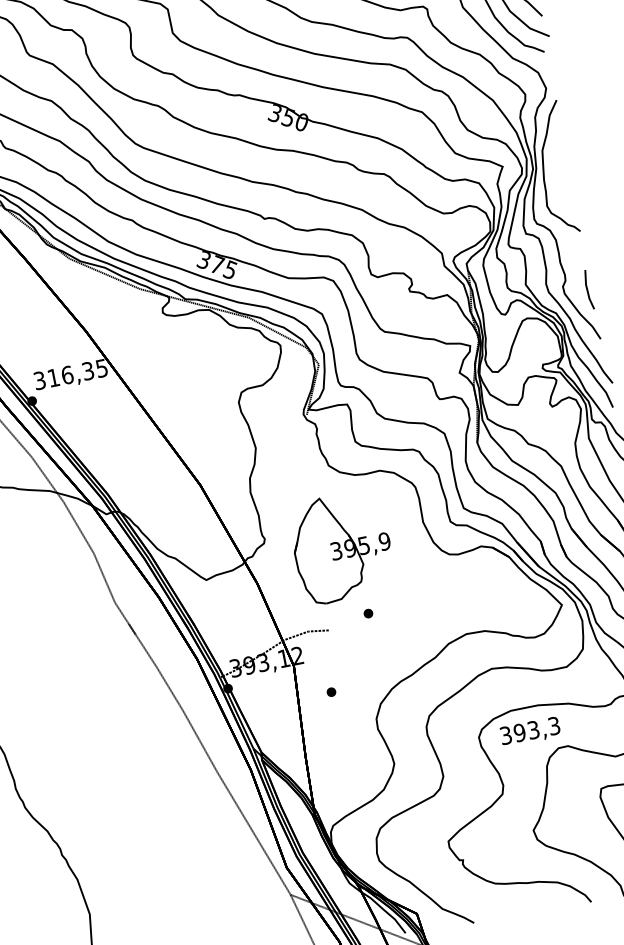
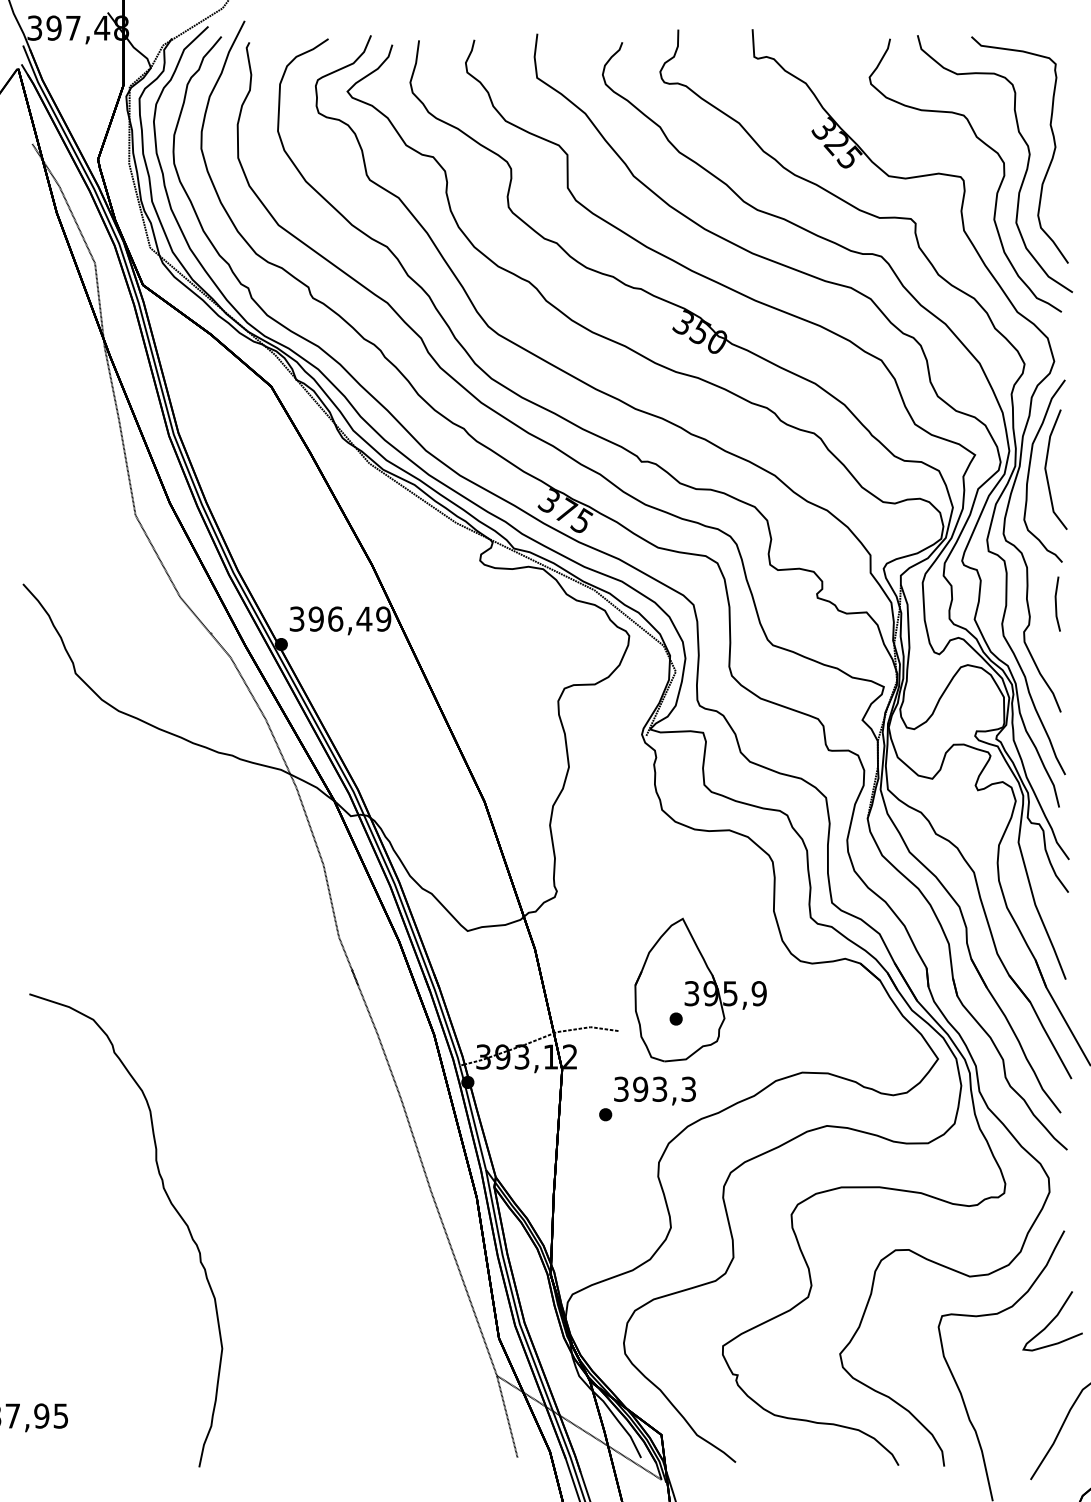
line: (557, 169) -> (1047, 473), added
line: (587, 289) -> (1056, 603), moved
text: (77, 372) -> (349, 618), 316,35 -> 396,49
part: (342, 546) -> (700, 989), moved
text: (529, 731) -> (654, 1090), moved

